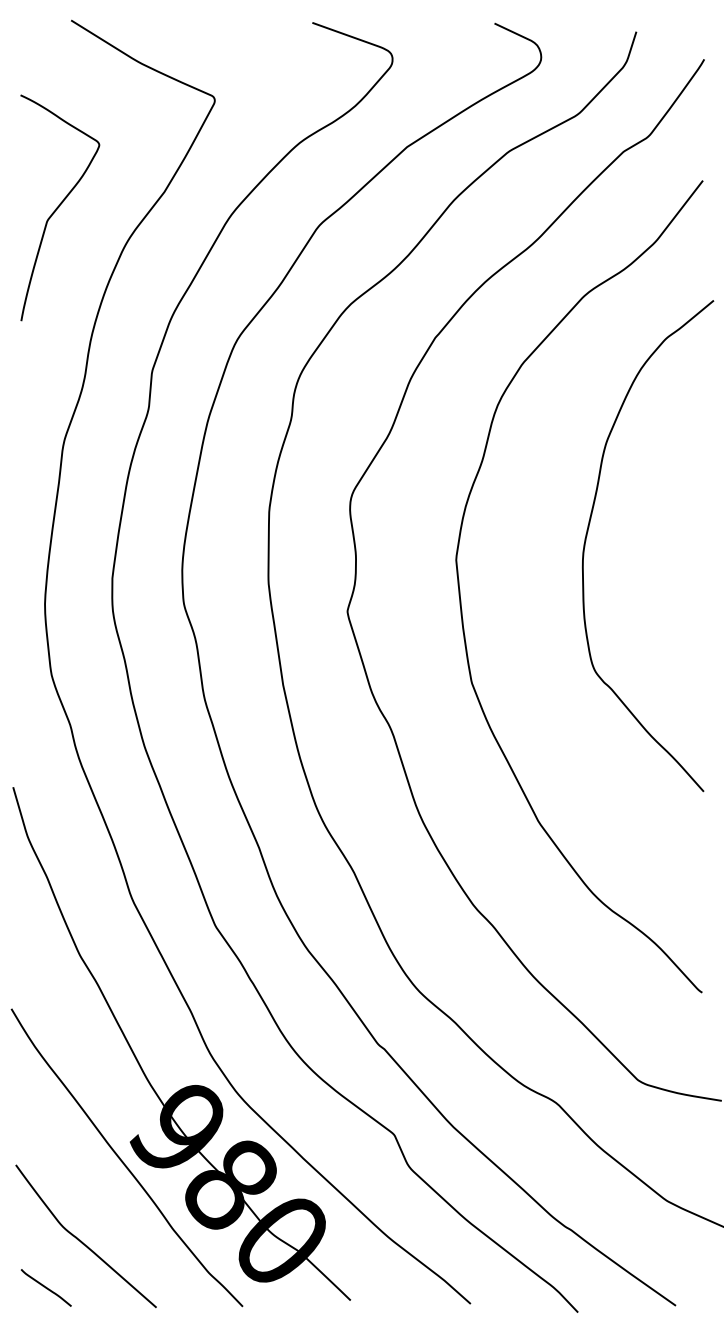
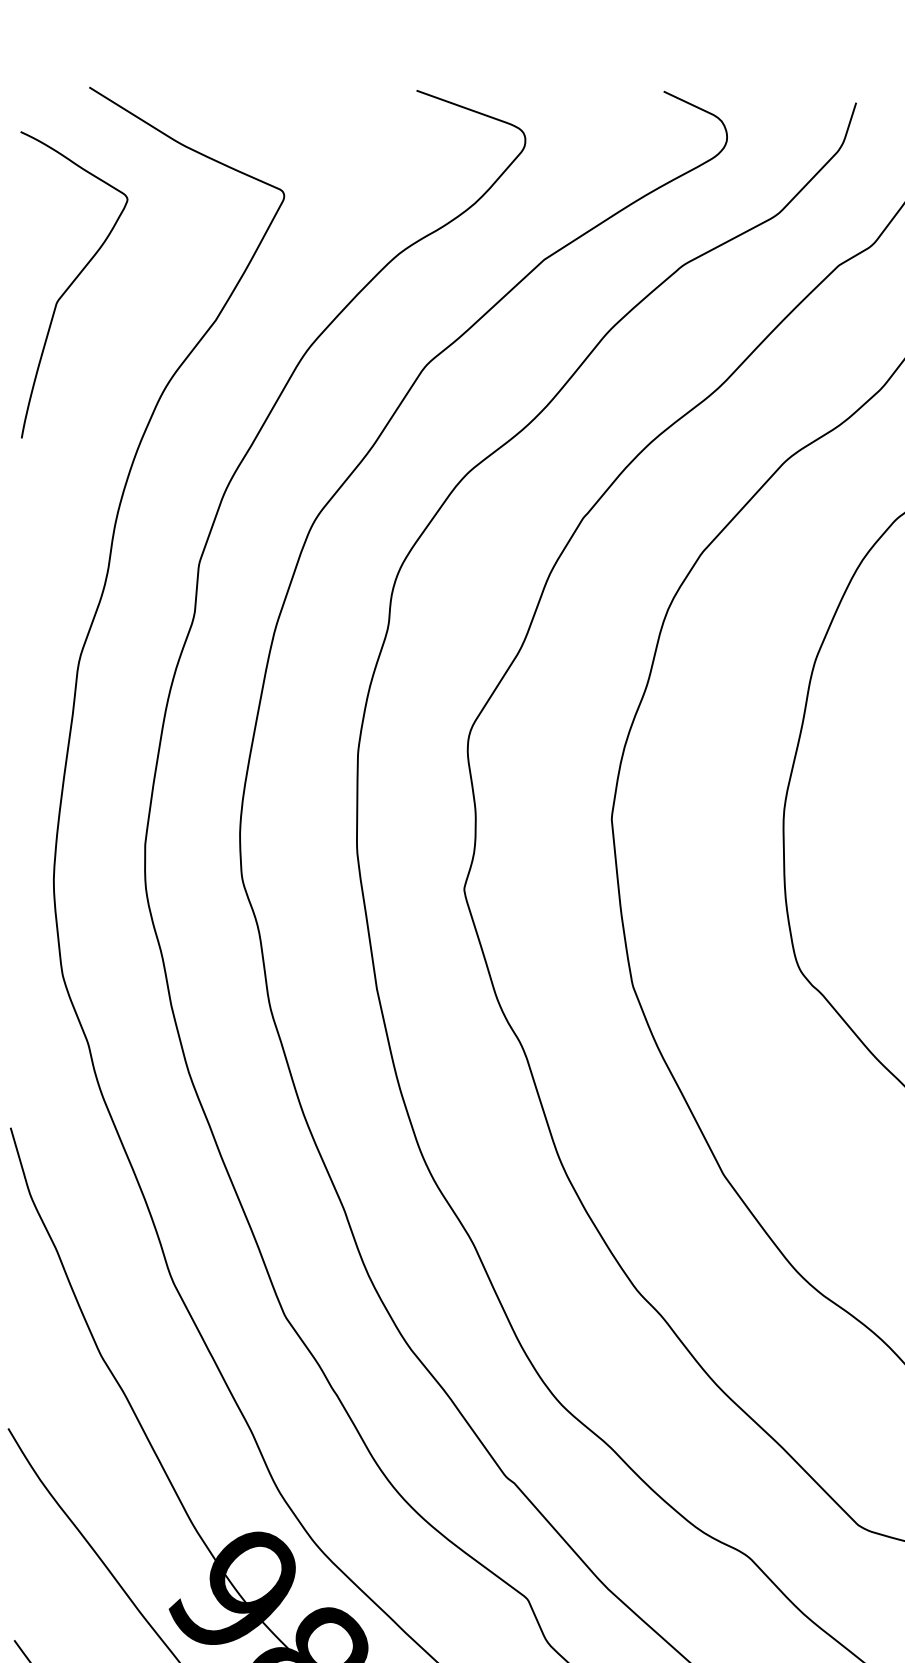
curve: (59, 207) -> (73, 284), moved

